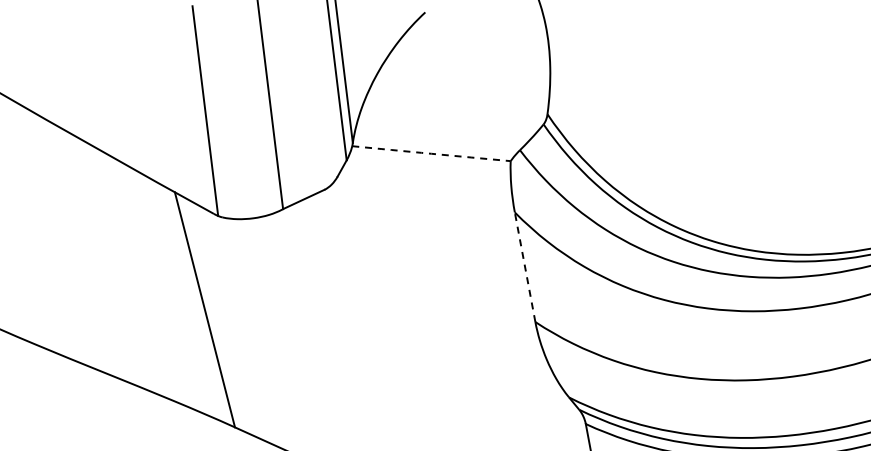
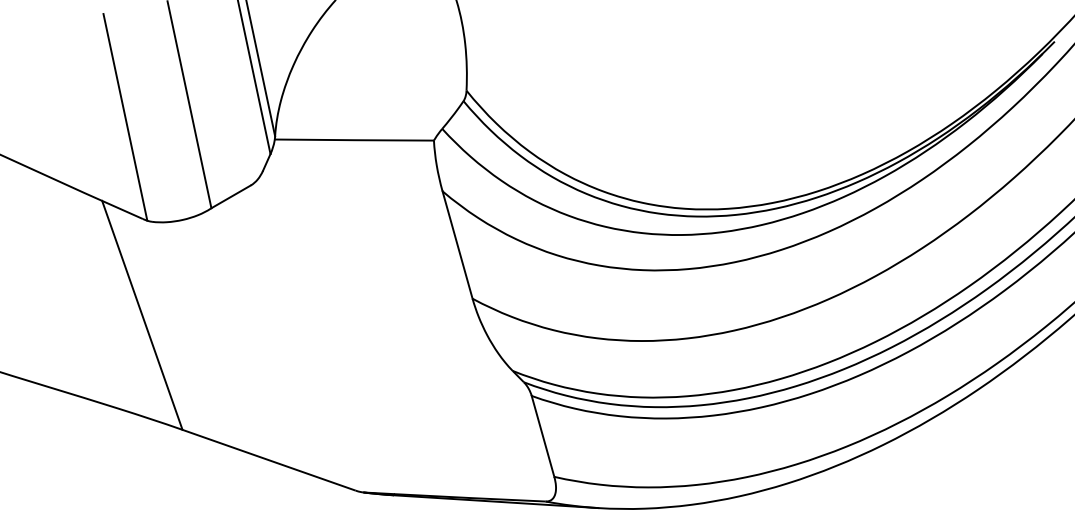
arc: (431, 154) -> (354, 140), dashed -> solid
line: (525, 267) -> (457, 245), dashed -> solid

